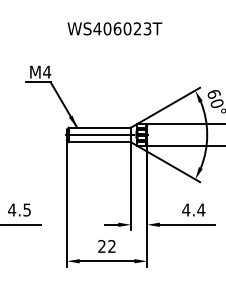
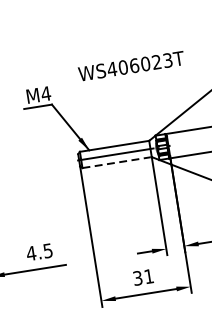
text: (114, 28) -> (131, 65), moved
line: (99, 142) -> (116, 162), solid -> dashed
text: (106, 246) -> (142, 277), 22 -> 31

